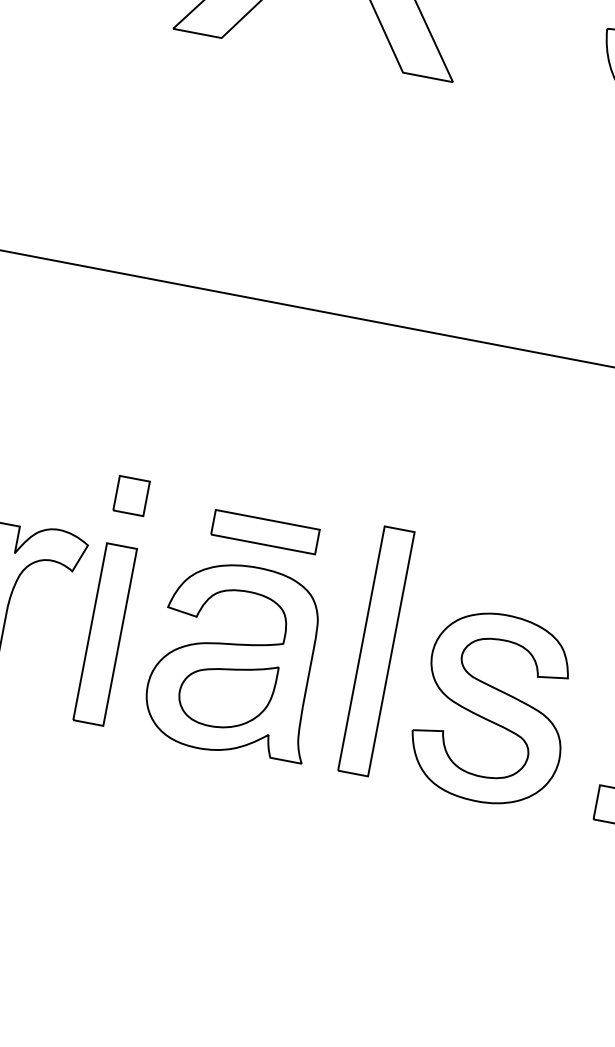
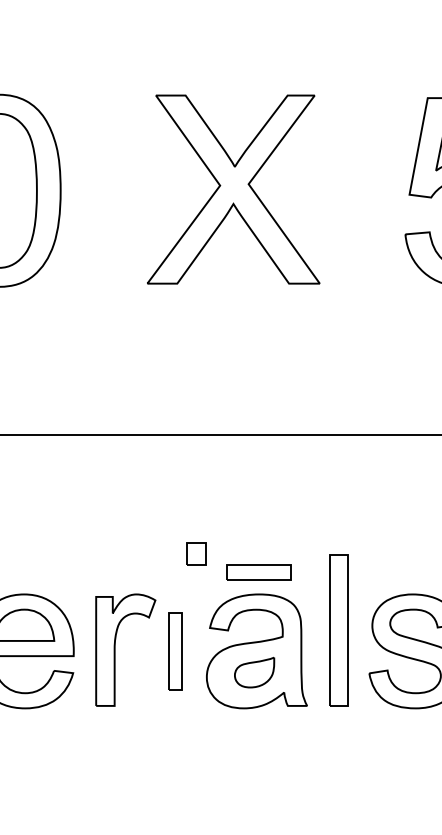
part: (131, 495) -> (196, 553), moved
part: (104, 634) -> (175, 651), size x0.7
part: (226, 693) -> (254, 672), size x0.7

